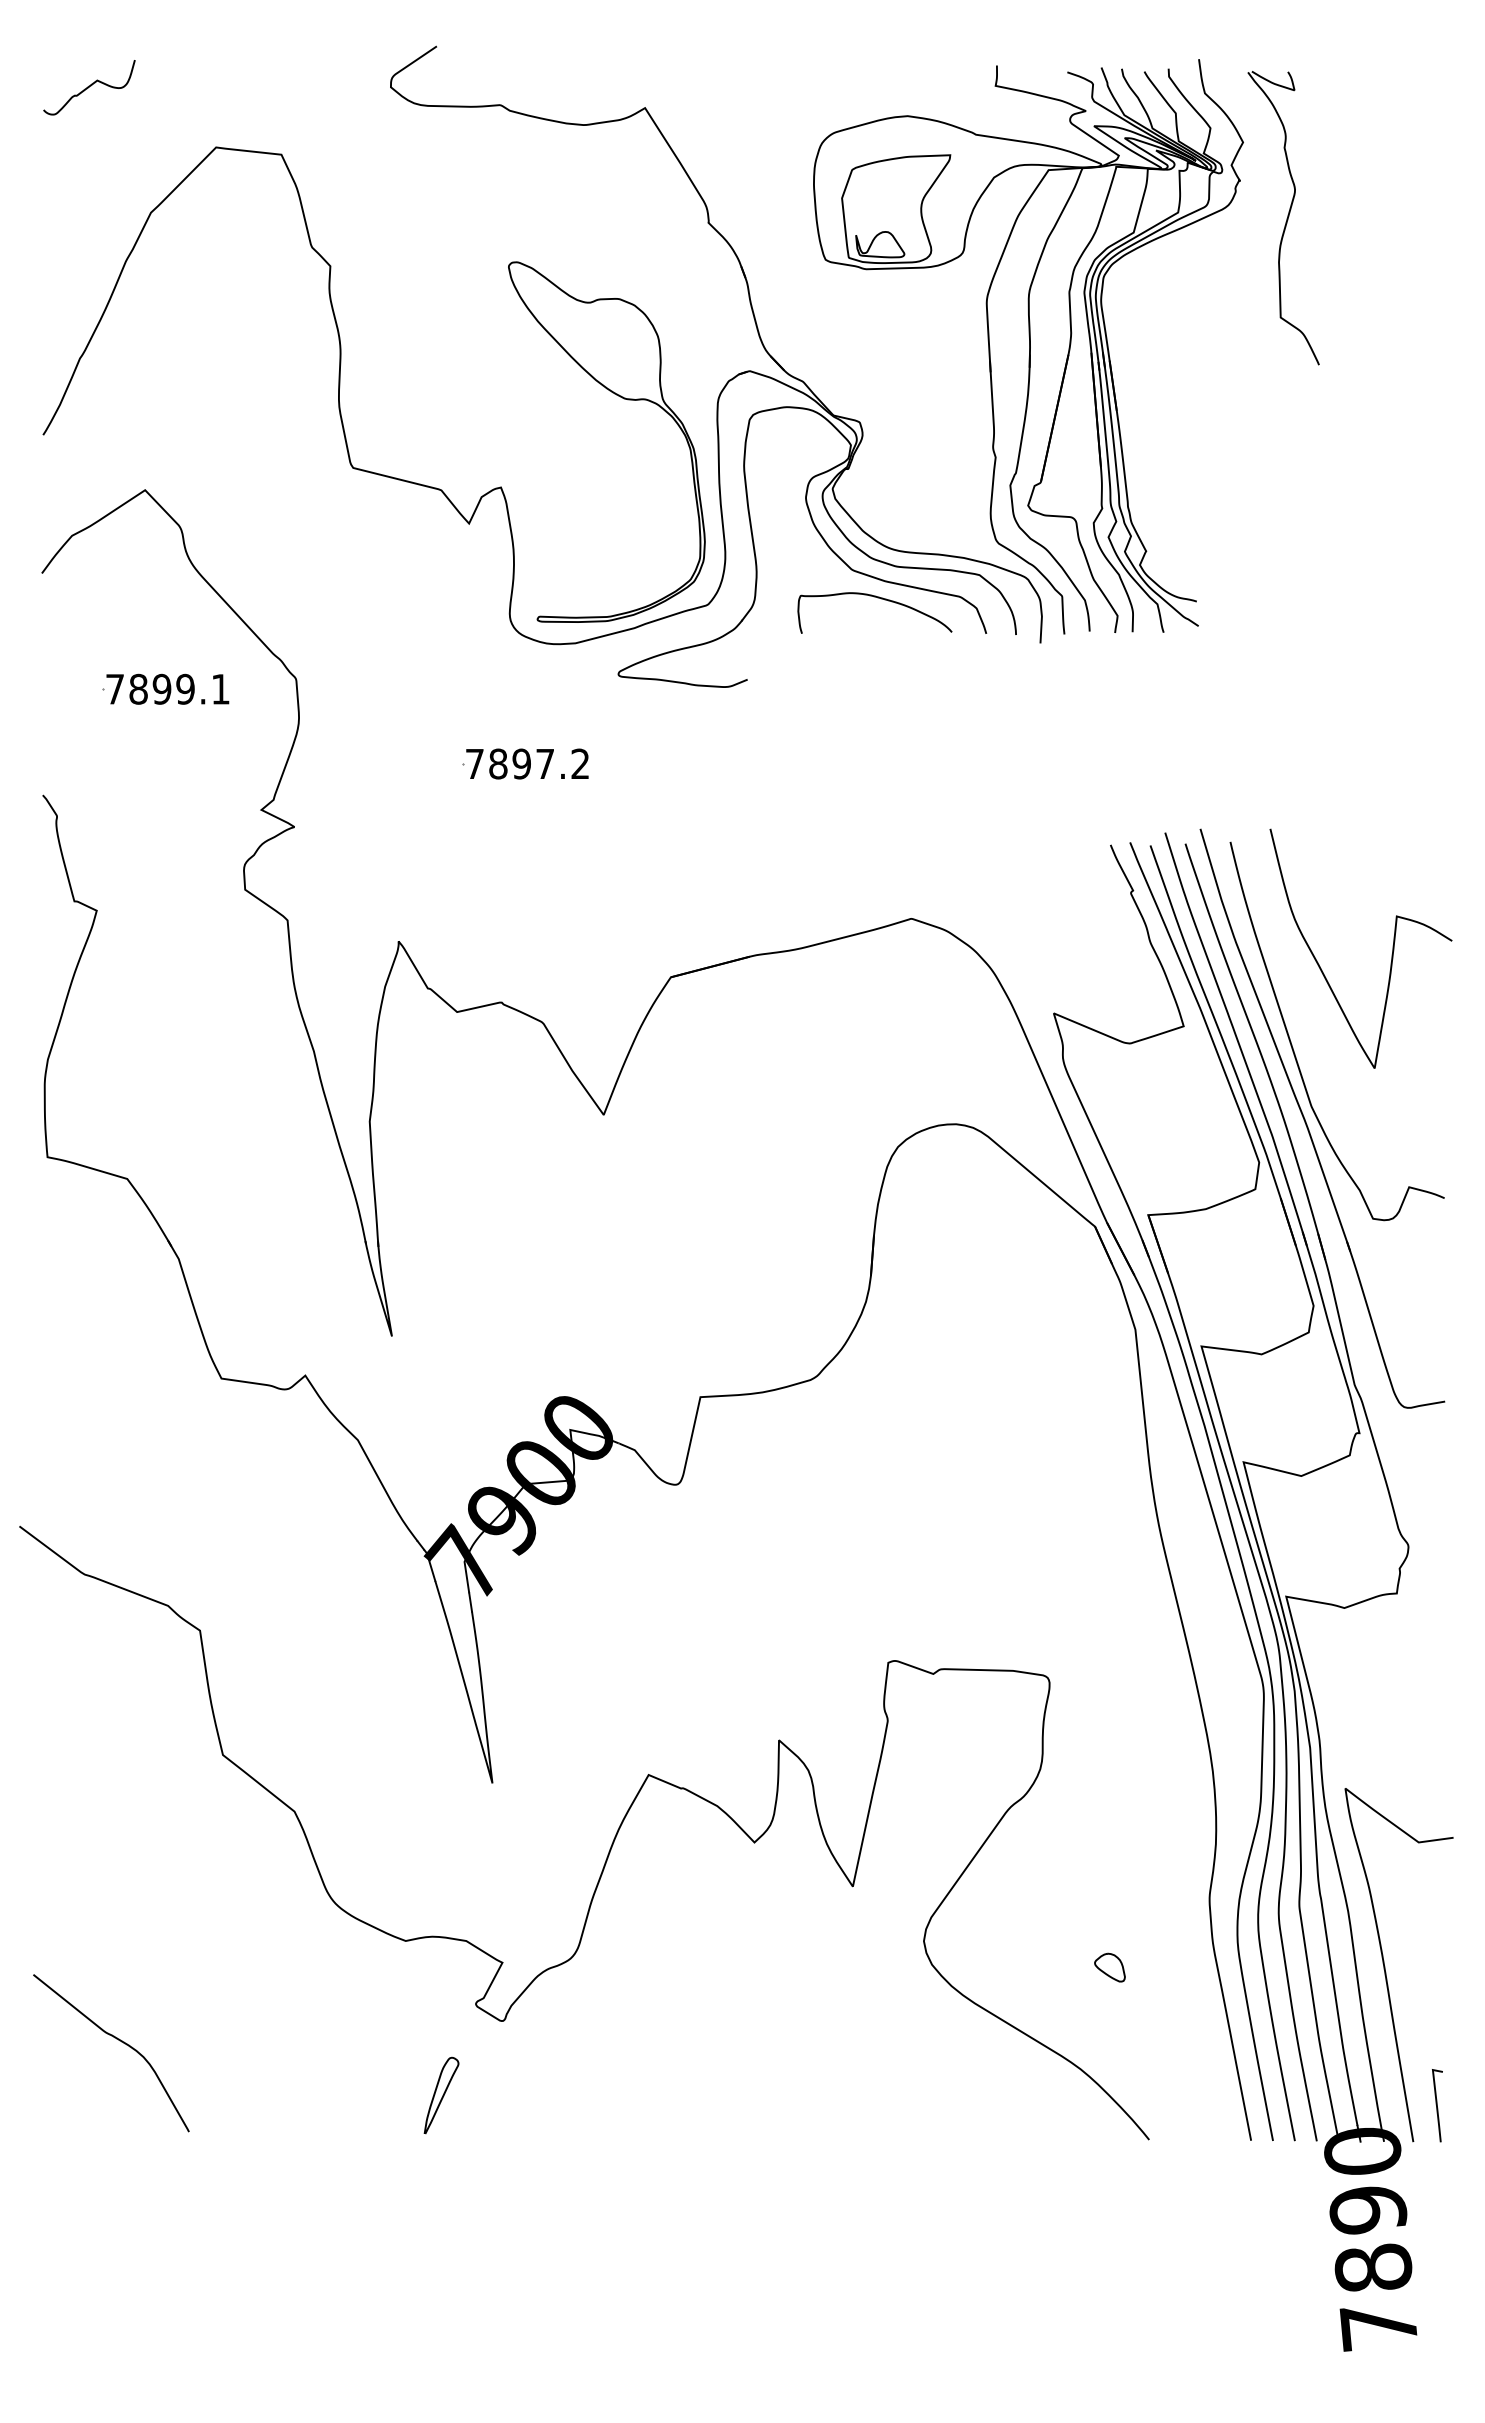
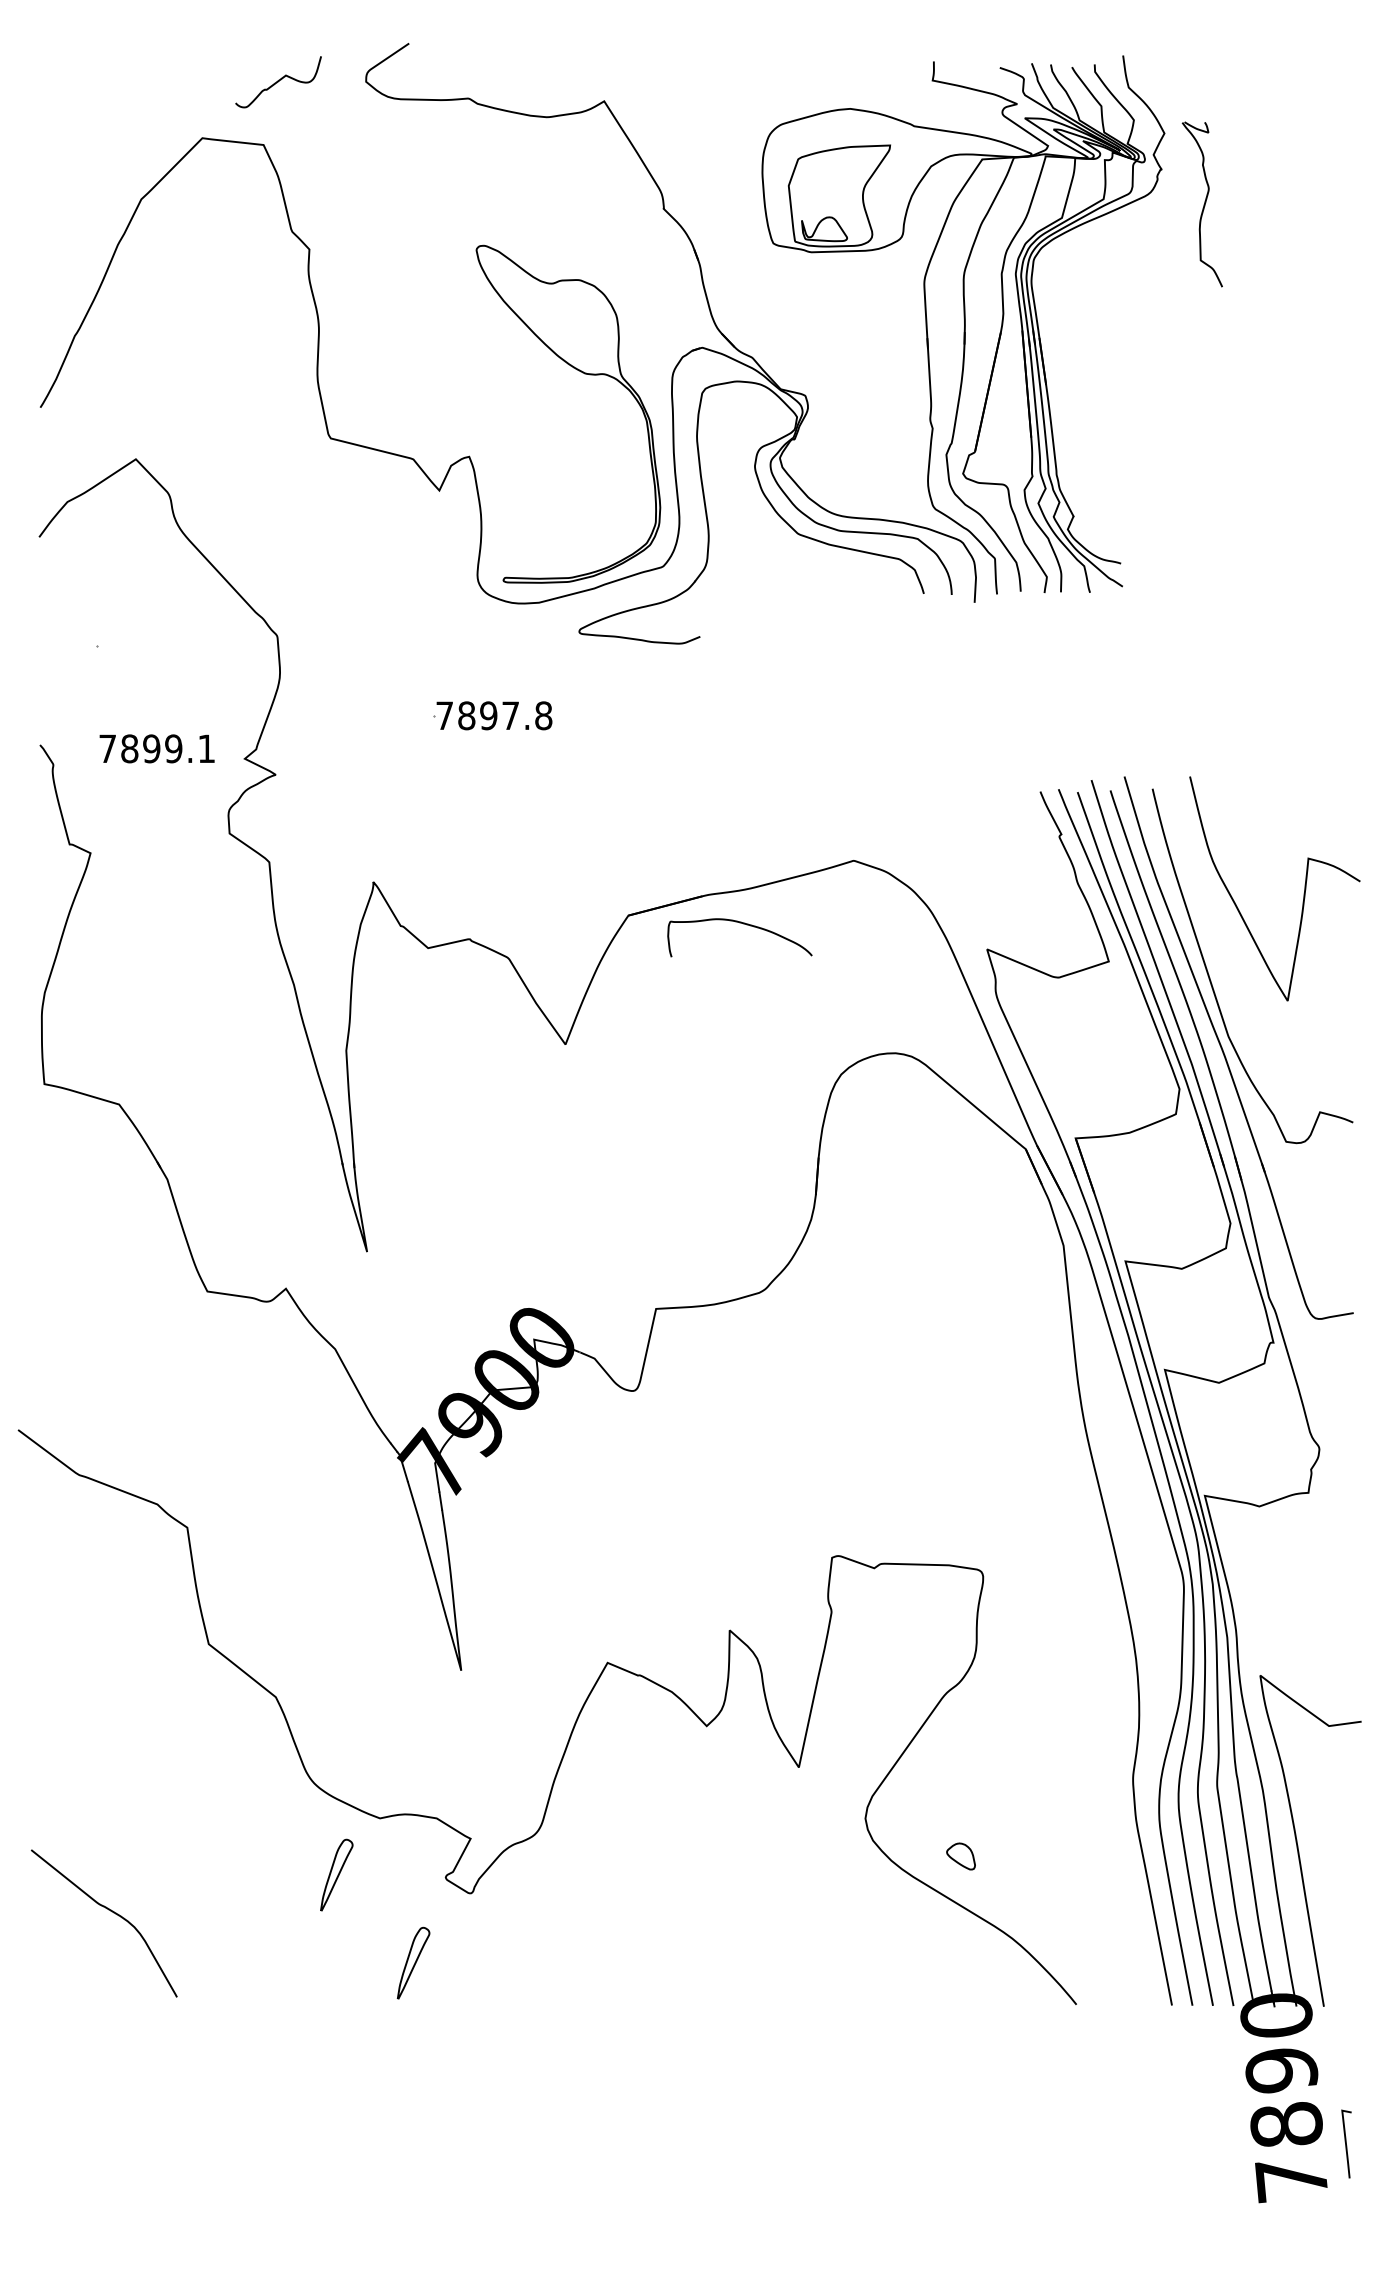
curve: (89, 87) -> (278, 82), moved
part: (1283, 218) -> (1202, 204), size x0.6
curve: (877, 598) -> (742, 924), moved
text: (167, 688) -> (156, 748), moved
text: (580, 763) -> (543, 715), 7897.2 -> 7897.8
part: (1109, 1967) -> (960, 1856), moved
curve: (360, 2001) -> (337, 1875), added
line: (1437, 2105) -> (1346, 2143), moved

